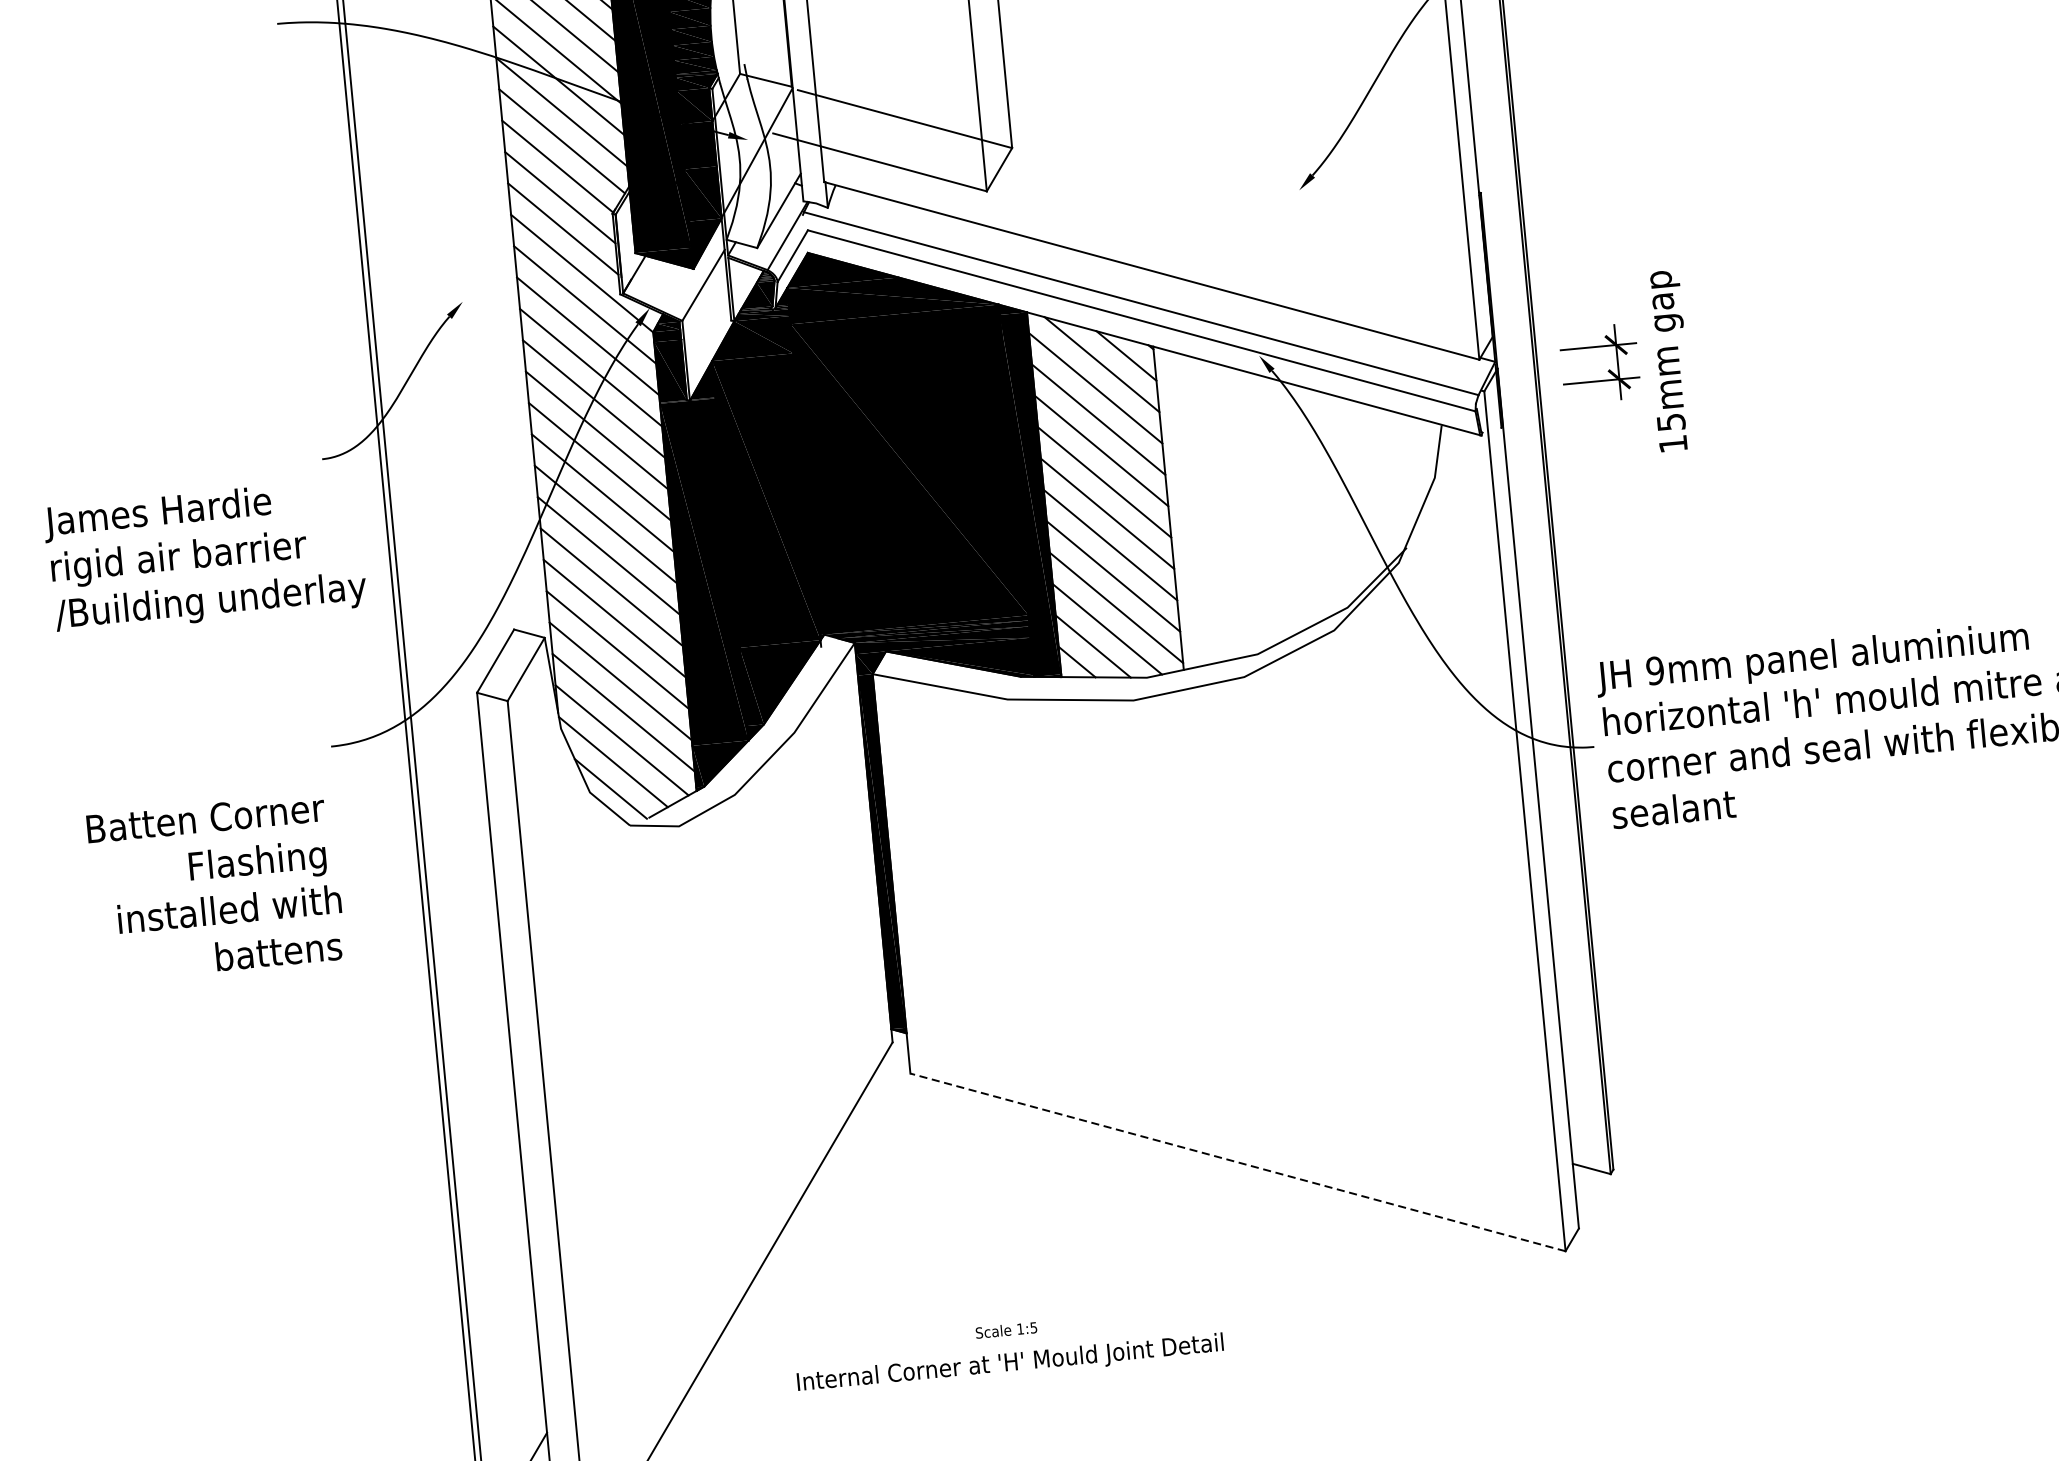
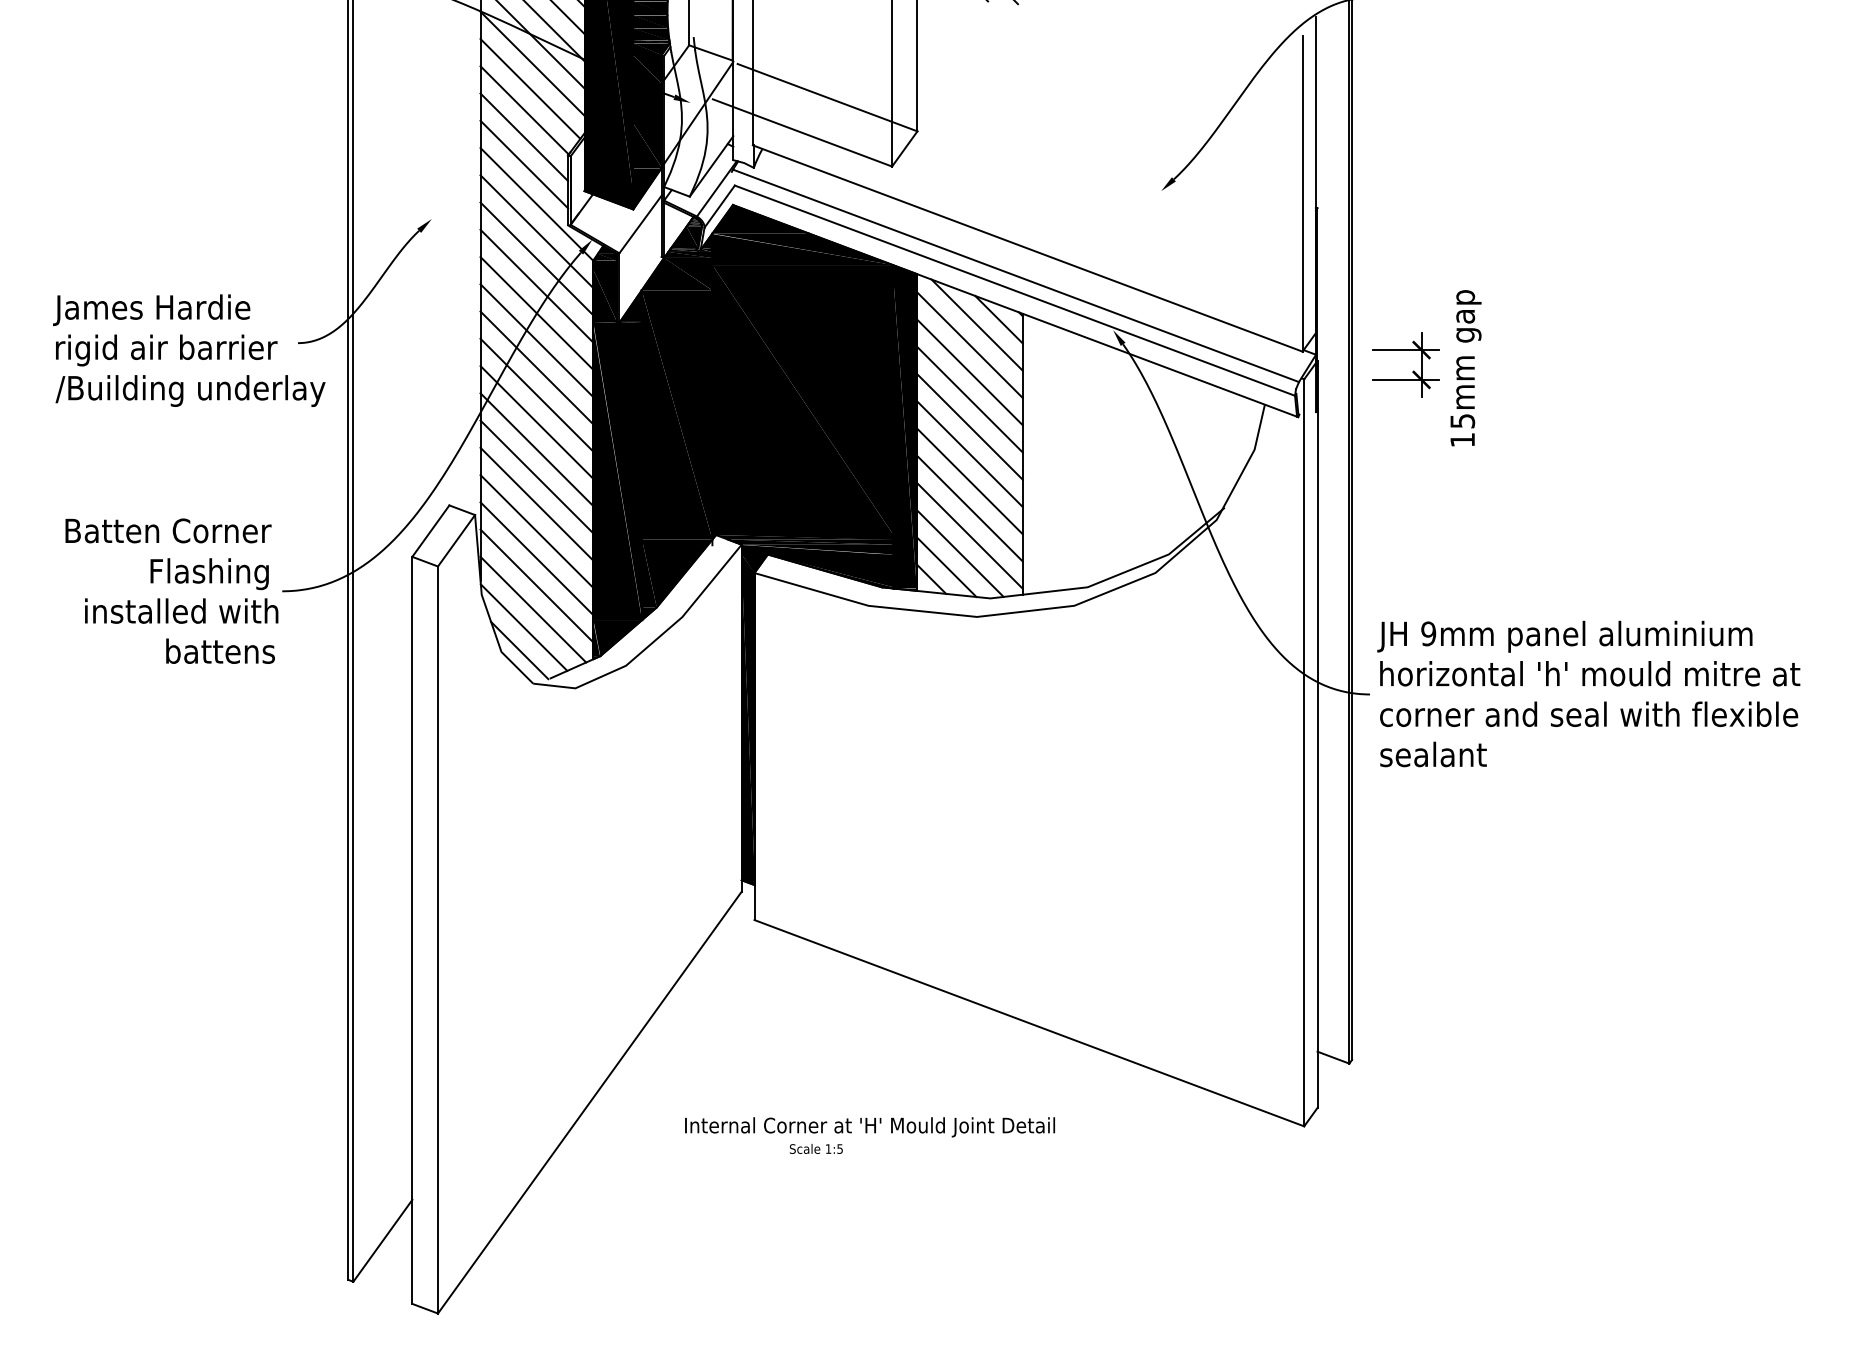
text: (205, 556) -> (189, 350), moved
text: (215, 886) -> (171, 590), moved
line: (1238, 1162) -> (1029, 1023), dashed -> solid
text: (1009, 1364) -> (869, 1127), moved

